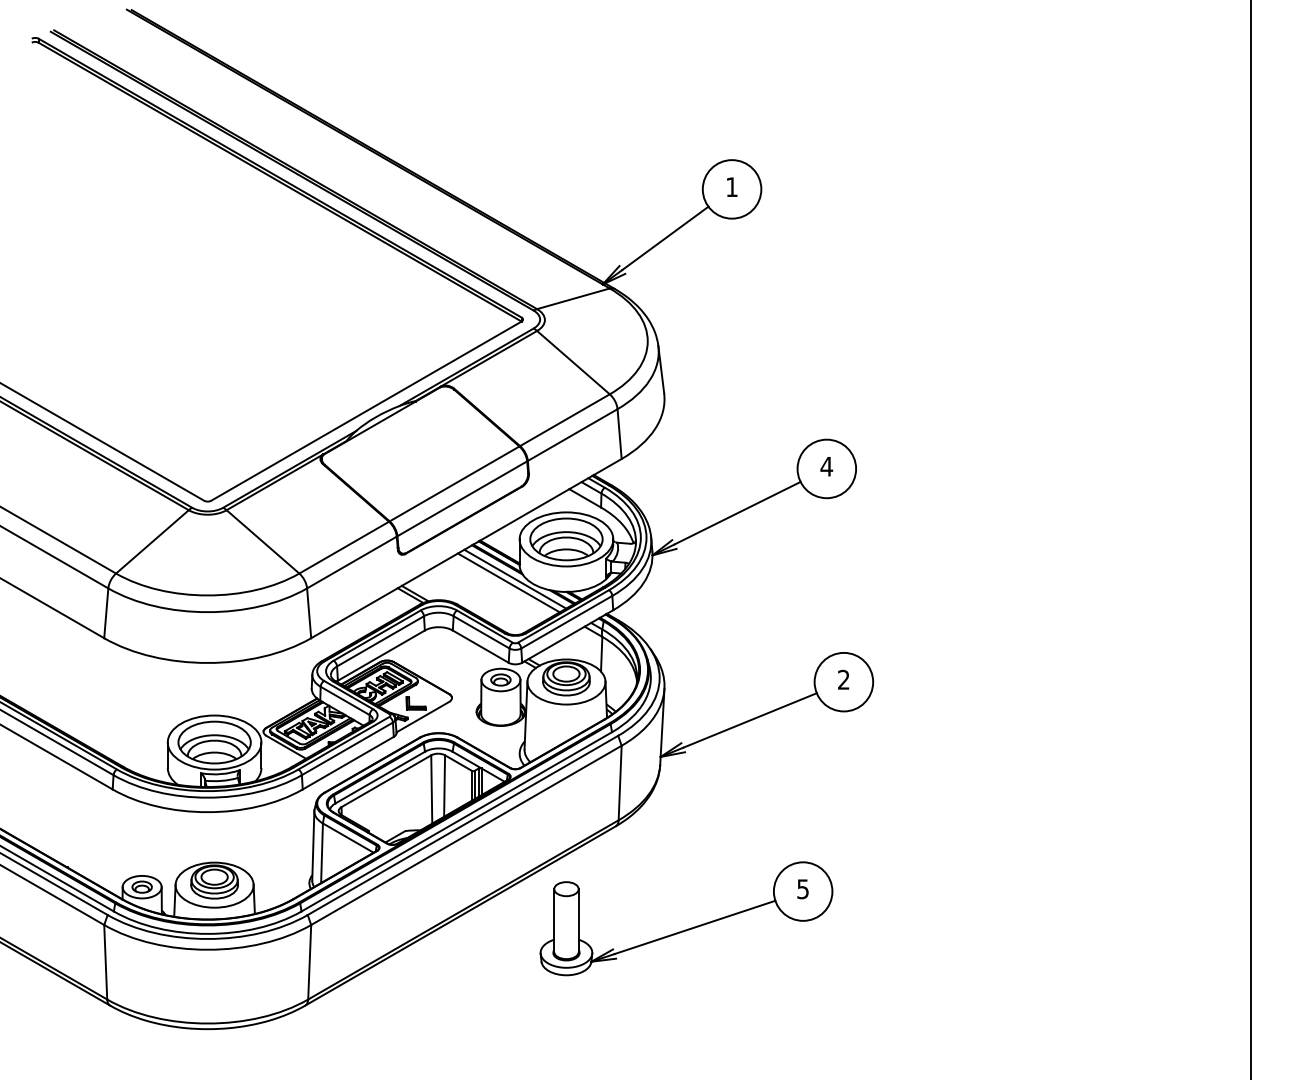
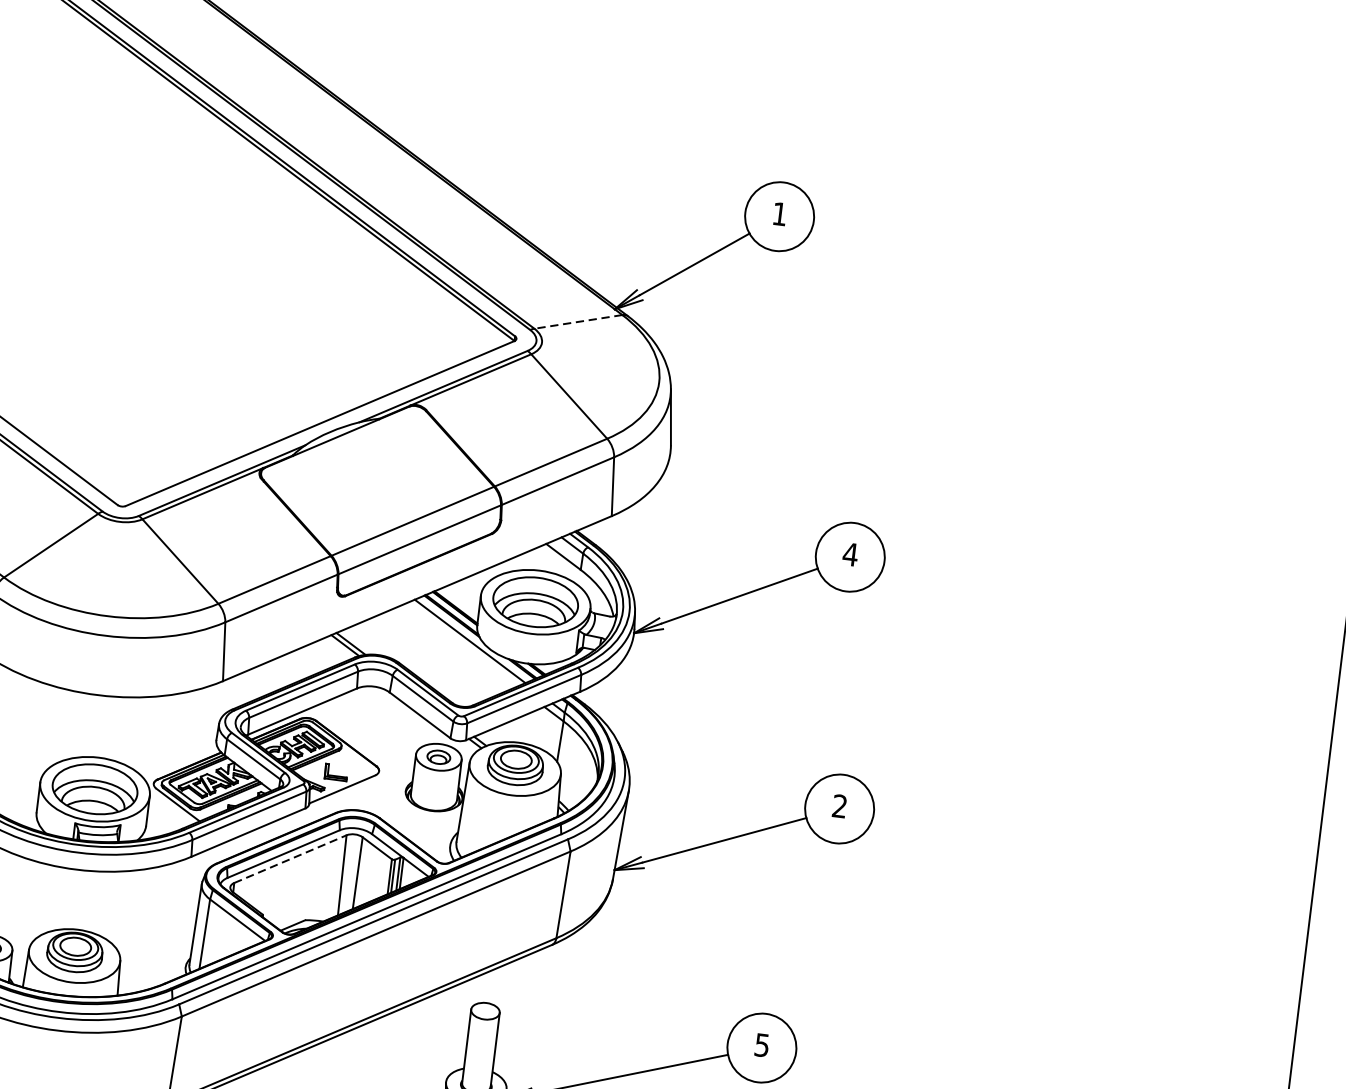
line: (573, 298) -> (578, 321), solid -> dashed
line: (508, 582) -> (461, 644), removed
line: (386, 781) -> (290, 859), solid -> dashed

